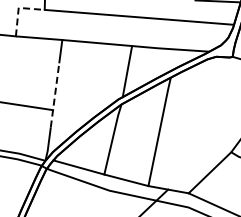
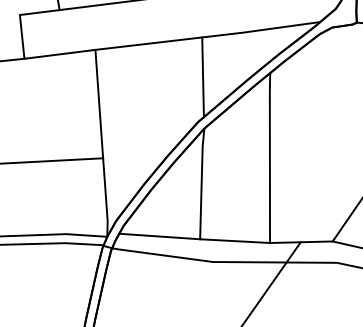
line: (18, 7) -> (19, 14), dashed -> solid
line: (55, 95) -> (102, 135), dashed -> solid

